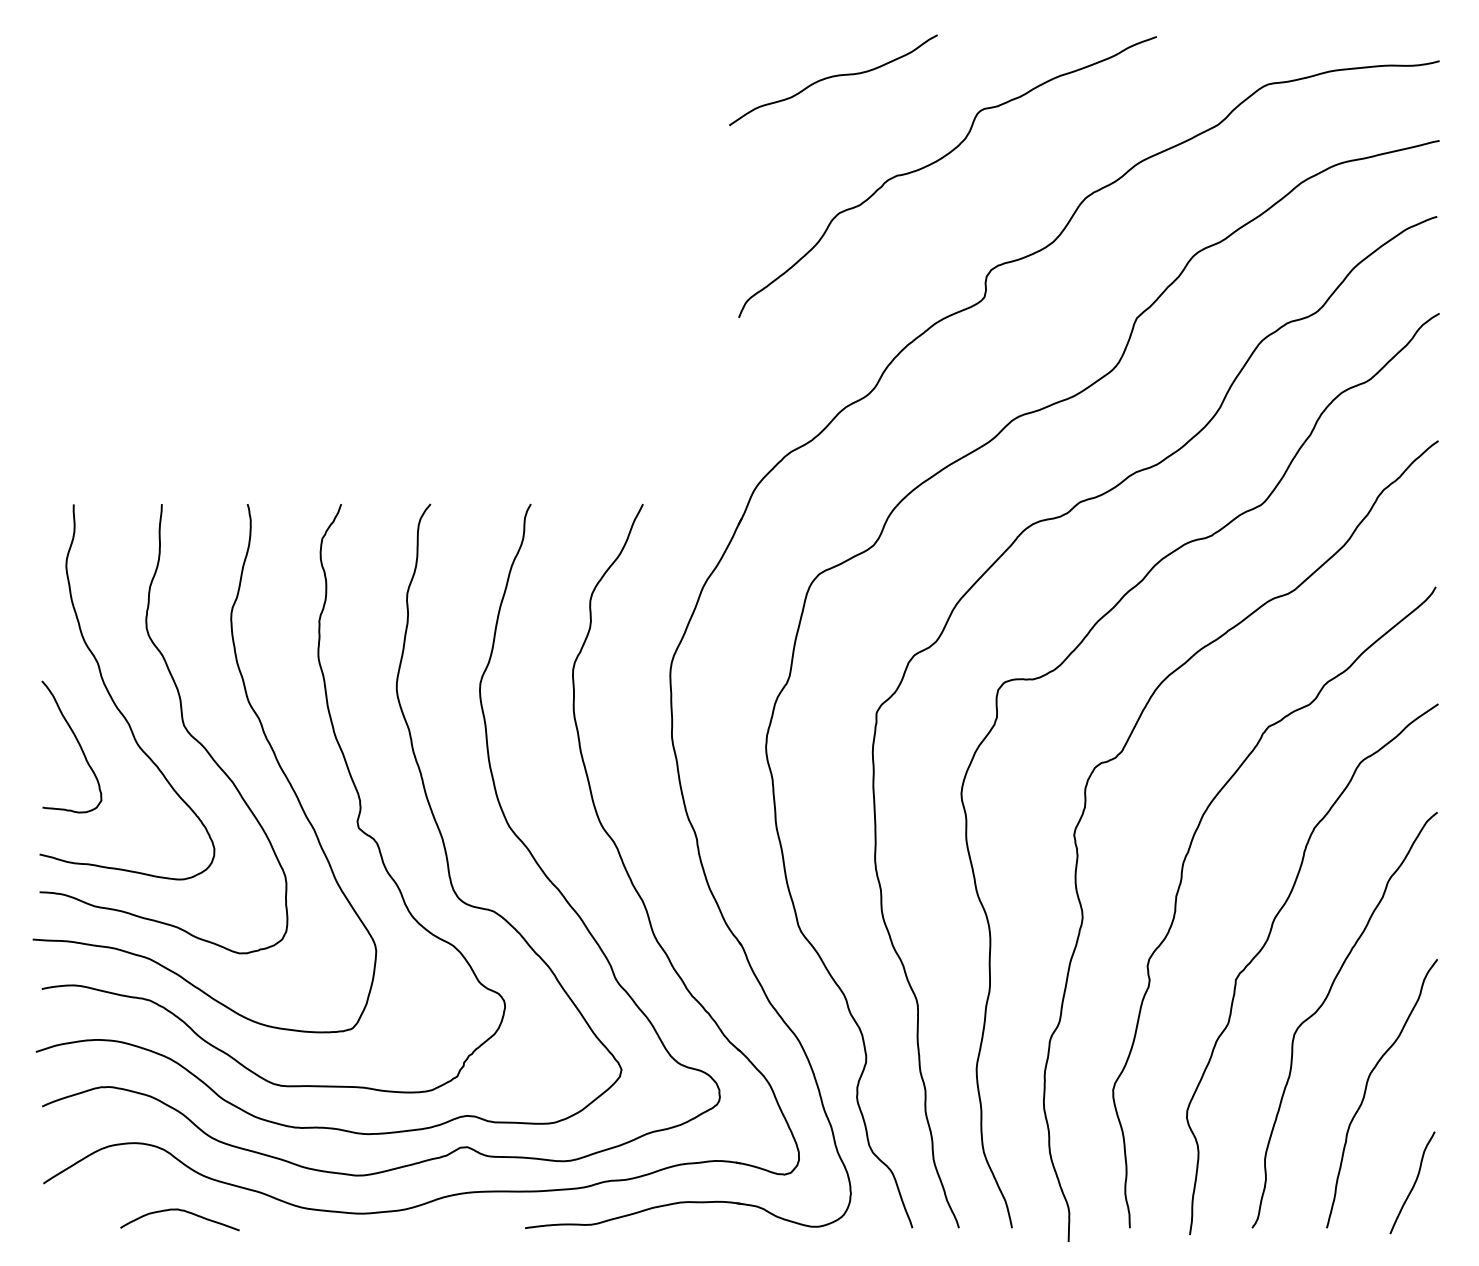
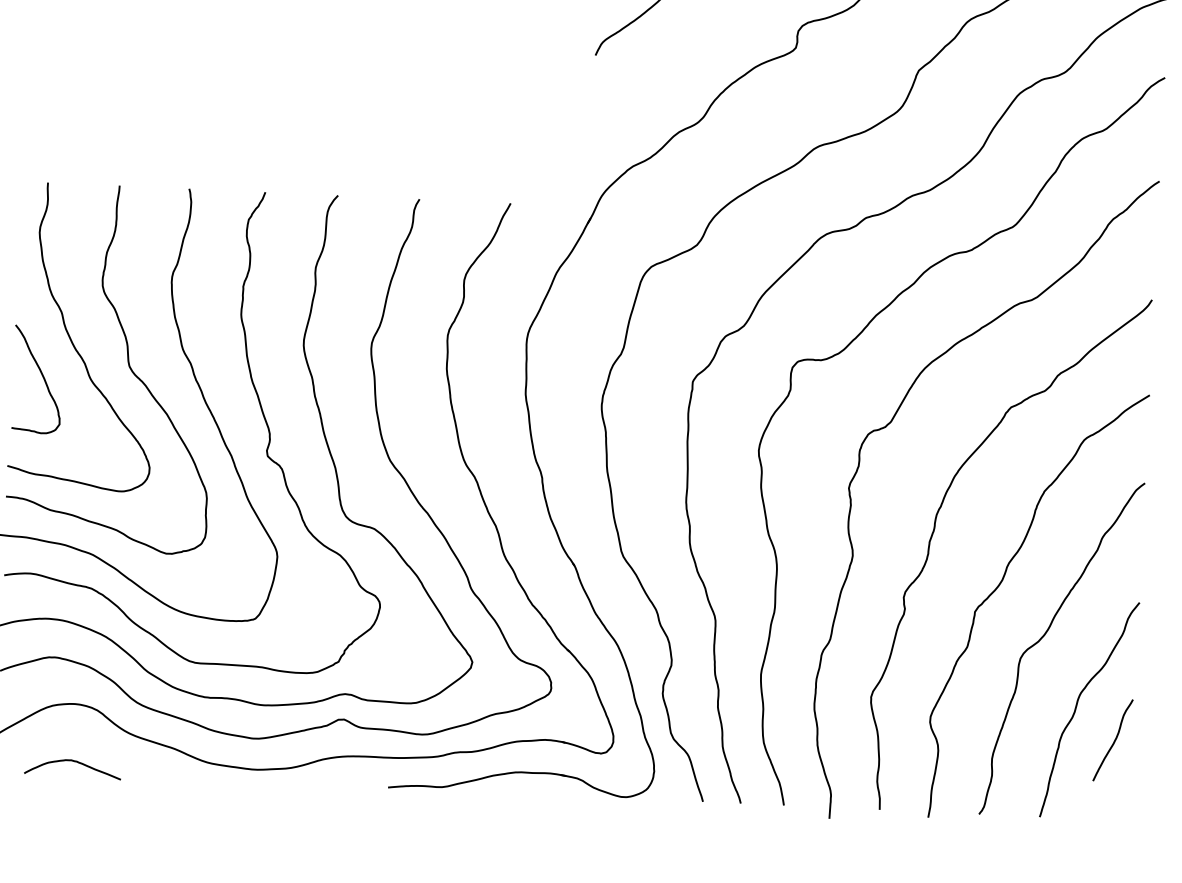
curve: (1413, 1183) -> (1113, 740), moved
curve: (180, 1211) -> (73, 762), moved

